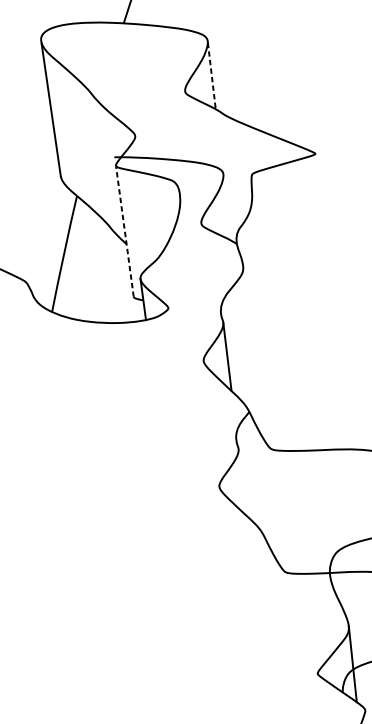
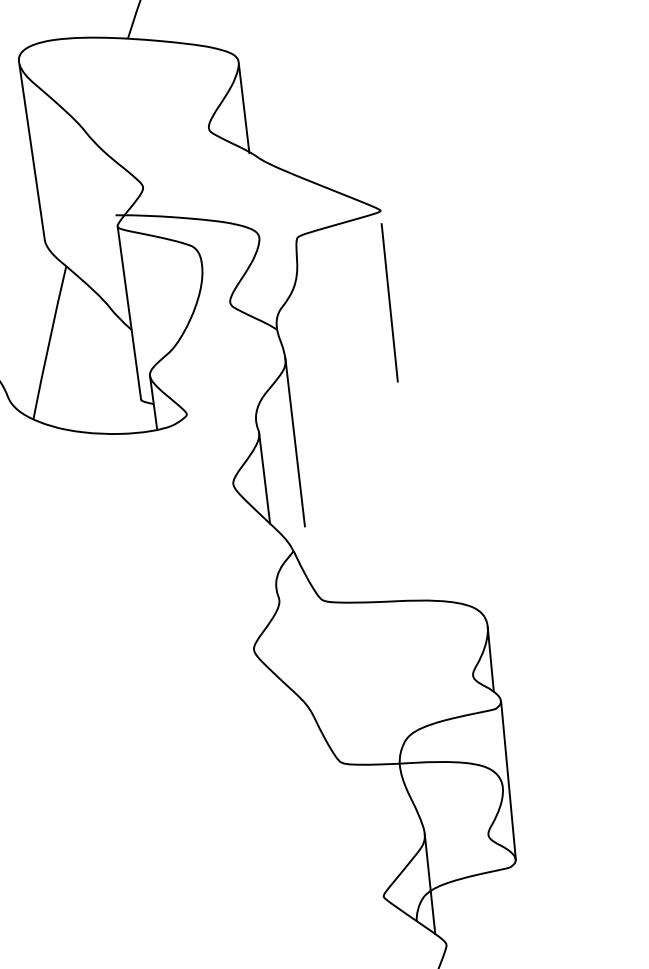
line: (212, 76) -> (244, 108), dashed -> solid
line: (322, 223) -> (389, 302), added
line: (124, 231) -> (129, 313), dashed -> solid
line: (250, 329) -> (294, 442), added

